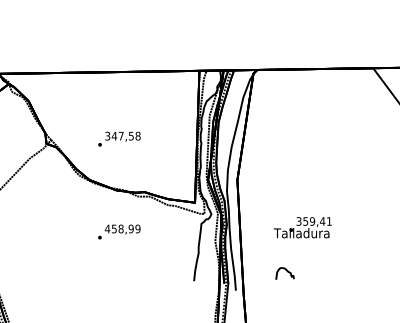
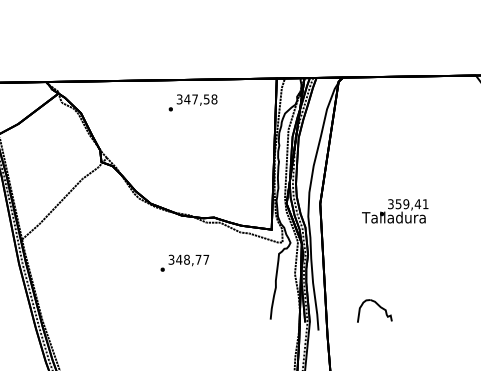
text: (118, 138) -> (192, 102), moved
text: (303, 227) -> (395, 211), moved
text: (122, 228) -> (188, 259), 458,99 -> 348,77
part: (284, 273) -> (374, 310), size x1.67

